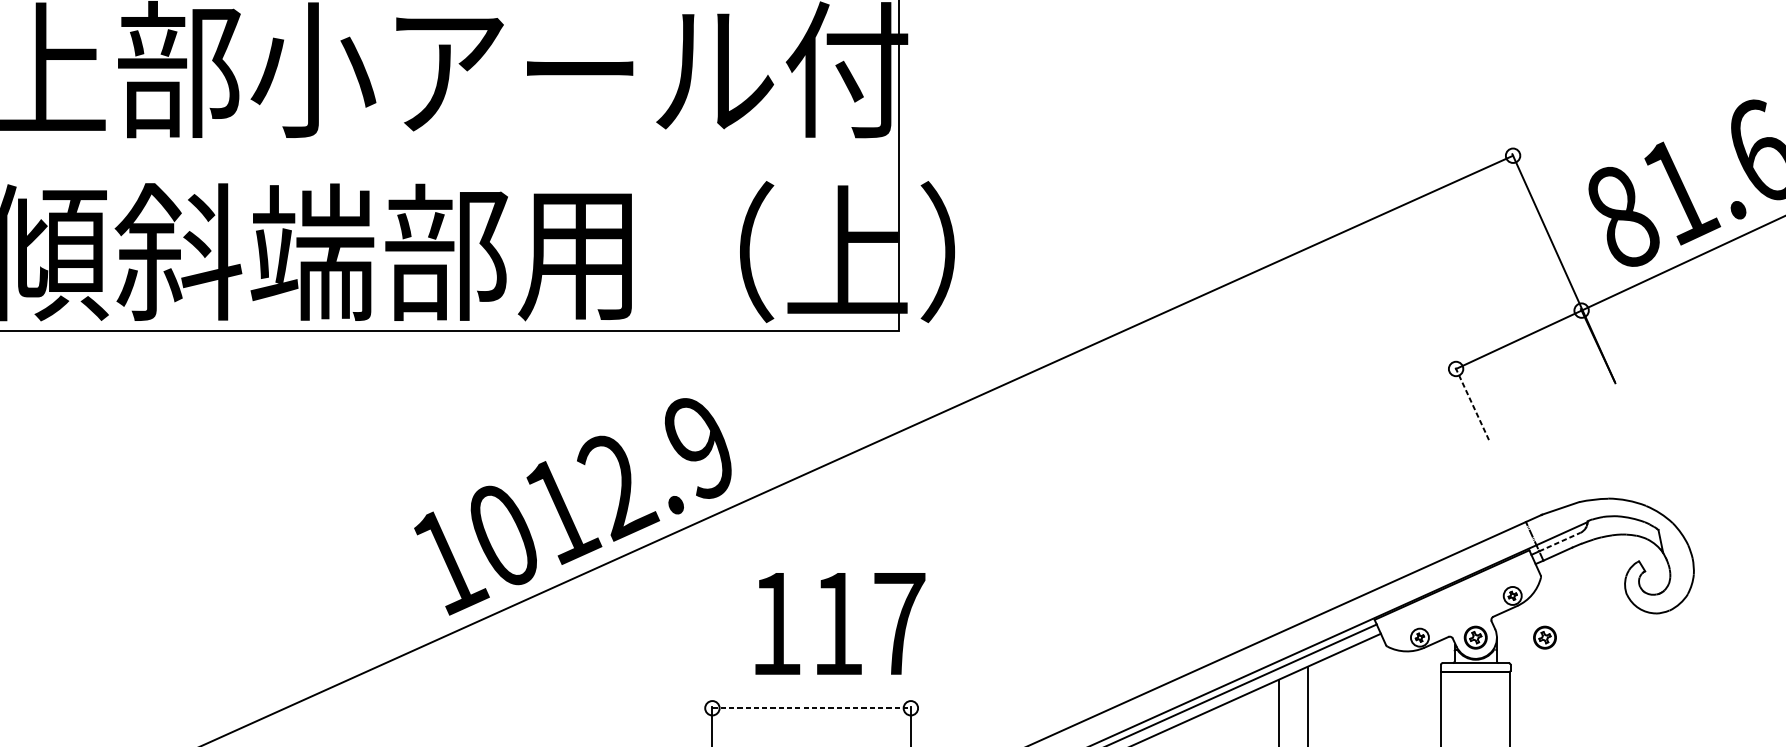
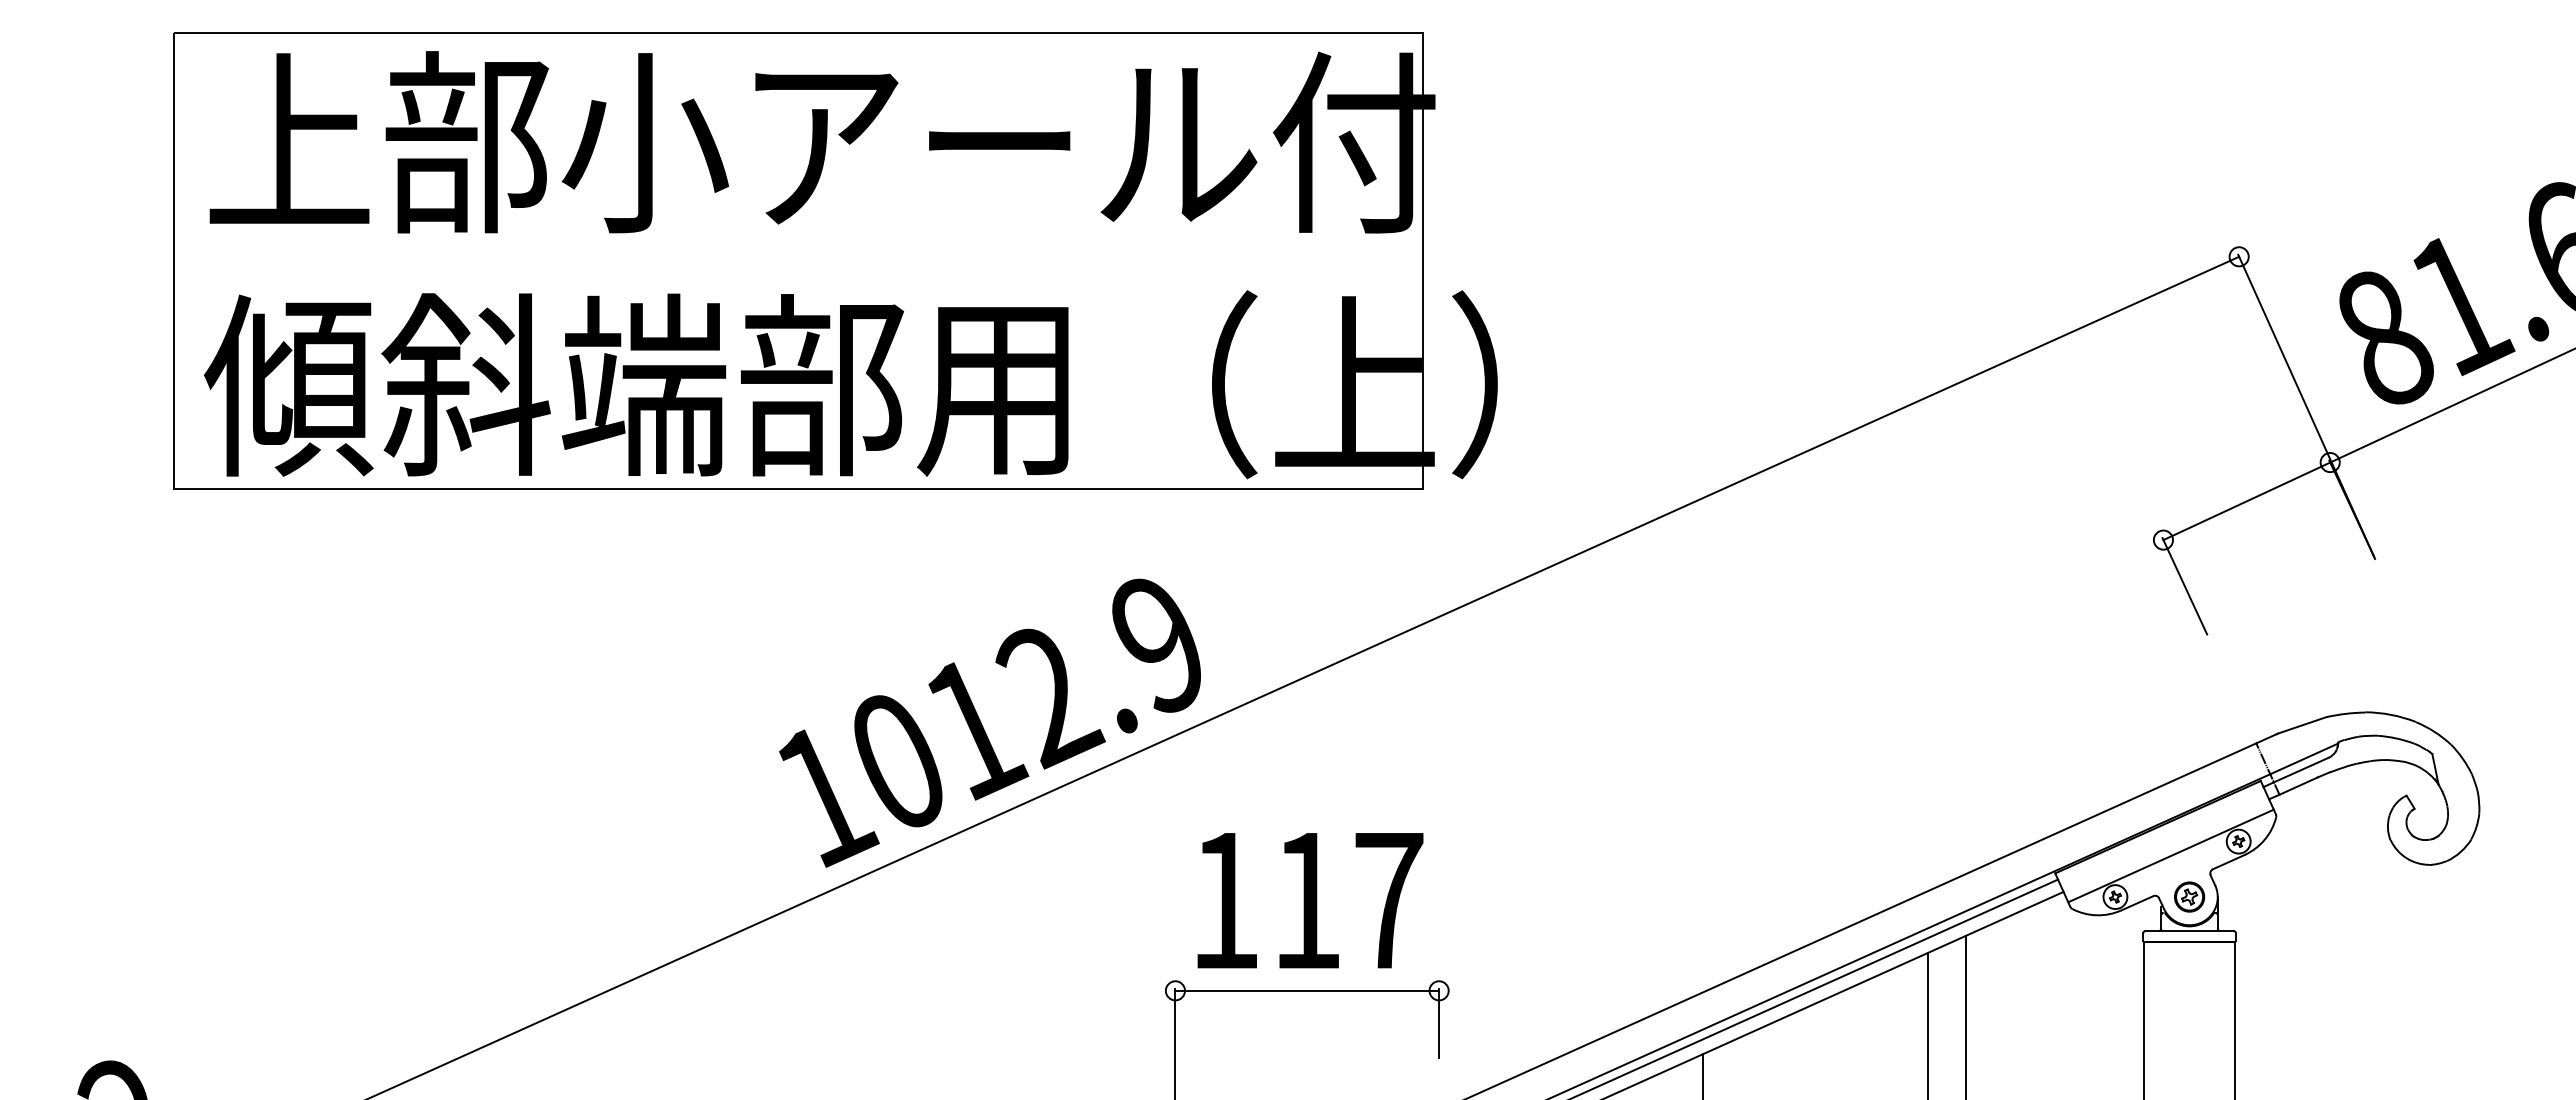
line: (1471, 403) -> (2184, 585), dashed -> solid
line: (1560, 541) -> (2301, 769), dashed -> solid
line: (1461, 606) -> (2170, 855), added
text: (840, 623) -> (1310, 900), moved
part: (1544, 637) -> (2281, 896), removed
line: (811, 708) -> (1307, 990), dashed -> solid

